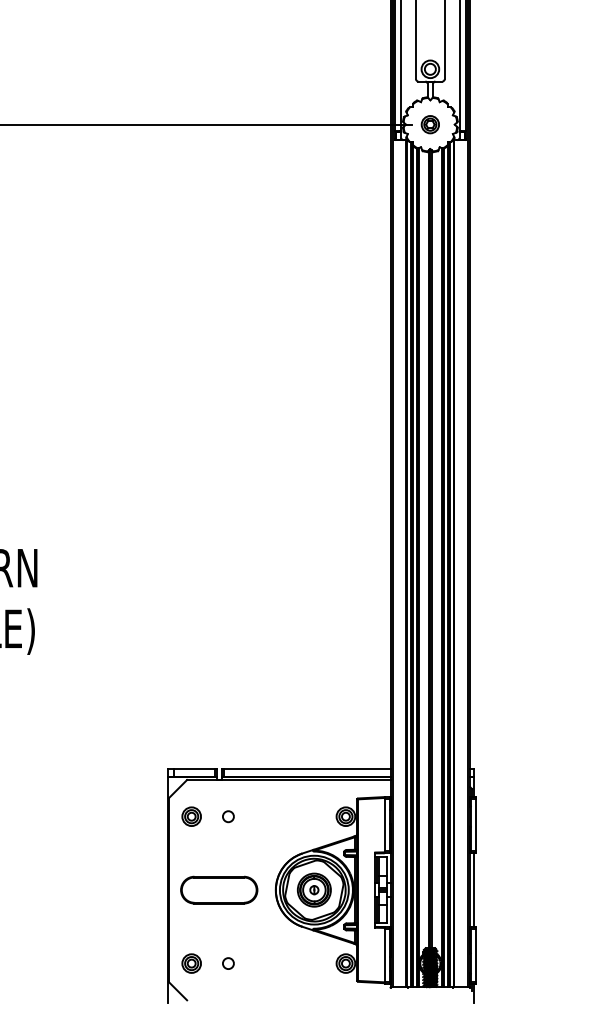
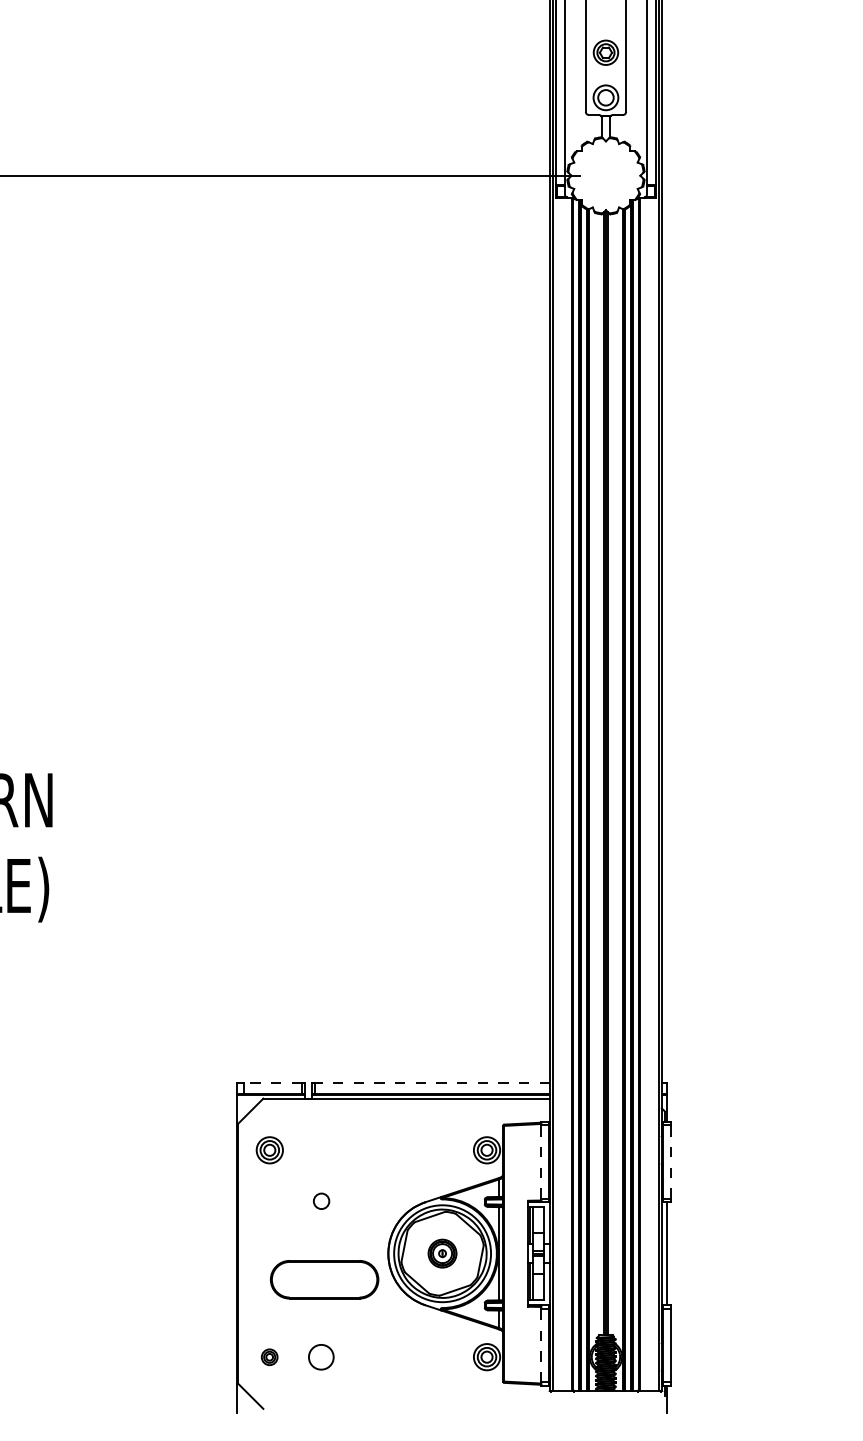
part: (430, 124) -> (605, 52), moved
line: (194, 769) -> (273, 1083), solid -> dashed
line: (307, 769) -> (432, 1083), solid -> dashed
circle: (228, 816) -> (321, 1200), moved
line: (384, 824) -> (541, 1161), solid -> dashed
line: (476, 824) -> (670, 1161), solid -> dashed
part: (219, 889) -> (324, 1279), moved
part: (314, 889) -> (442, 1253), size x0.6
line: (384, 955) -> (541, 1345), solid -> dashed
part: (191, 963) -> (269, 1357), size x0.6
circle: (228, 963) -> (321, 1356), size x1.6

